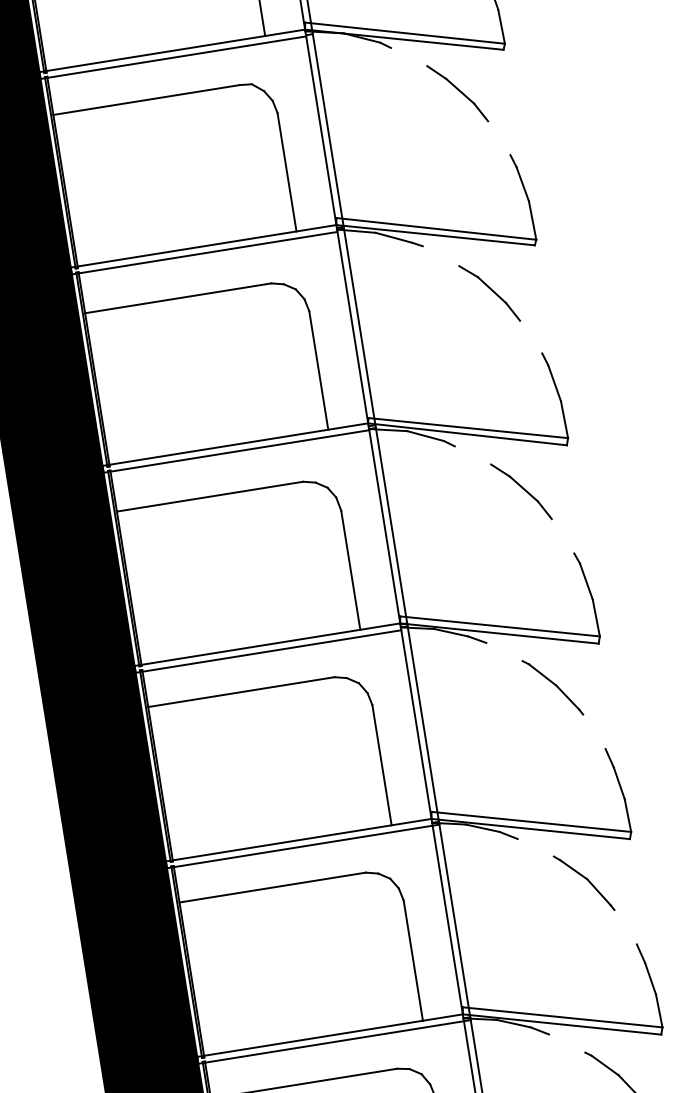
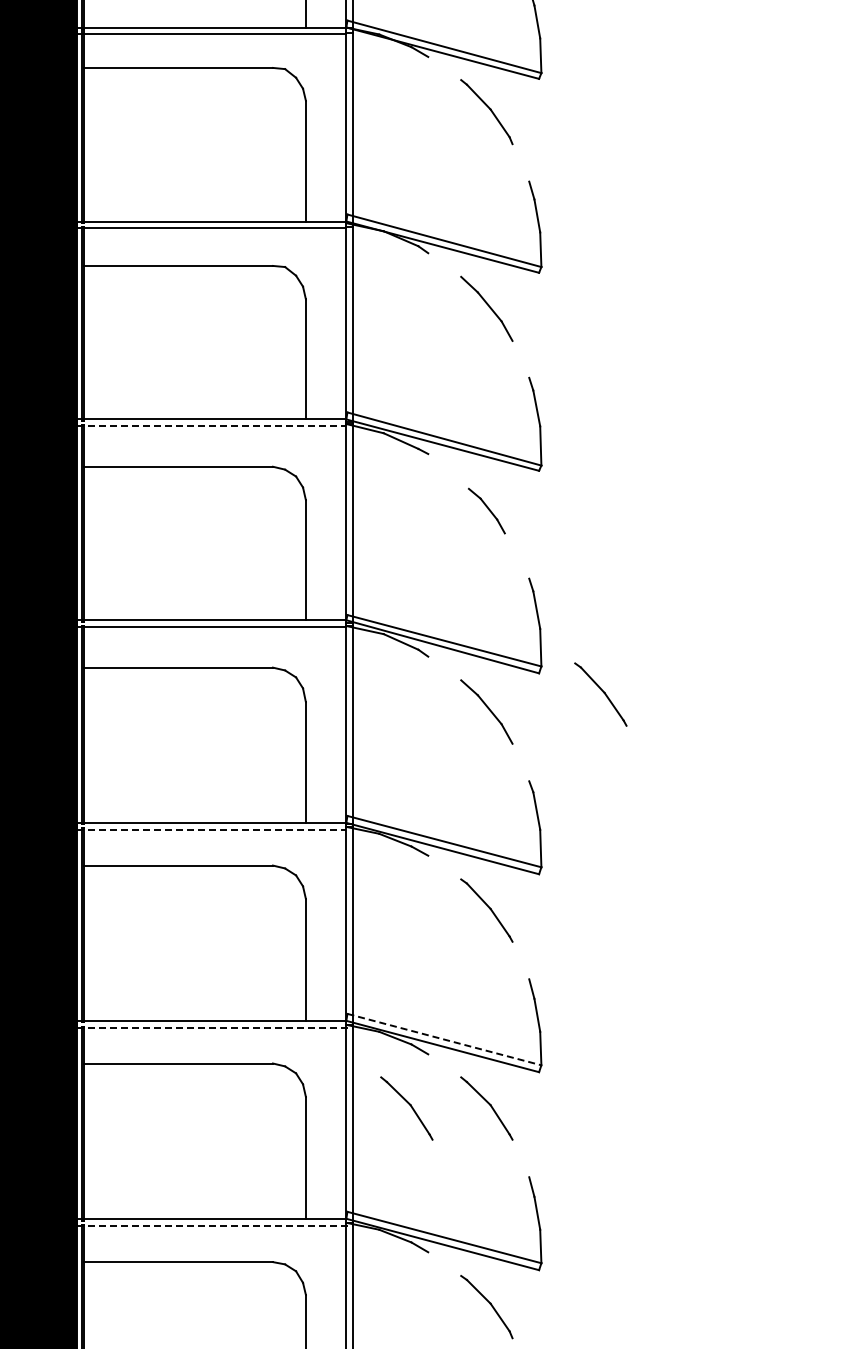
line: (204, 253) -> (211, 426), solid -> dashed
part: (489, 292) -> (486, 510), size x0.7
part: (630, 456) -> (600, 694), added
line: (268, 651) -> (211, 829), solid -> dashed
line: (531, 821) -> (444, 1039), solid -> dashed
line: (303, 846) -> (215, 1027), solid -> dashed
part: (504, 895) -> (406, 1108), added
line: (334, 1041) -> (215, 1225), solid -> dashed

